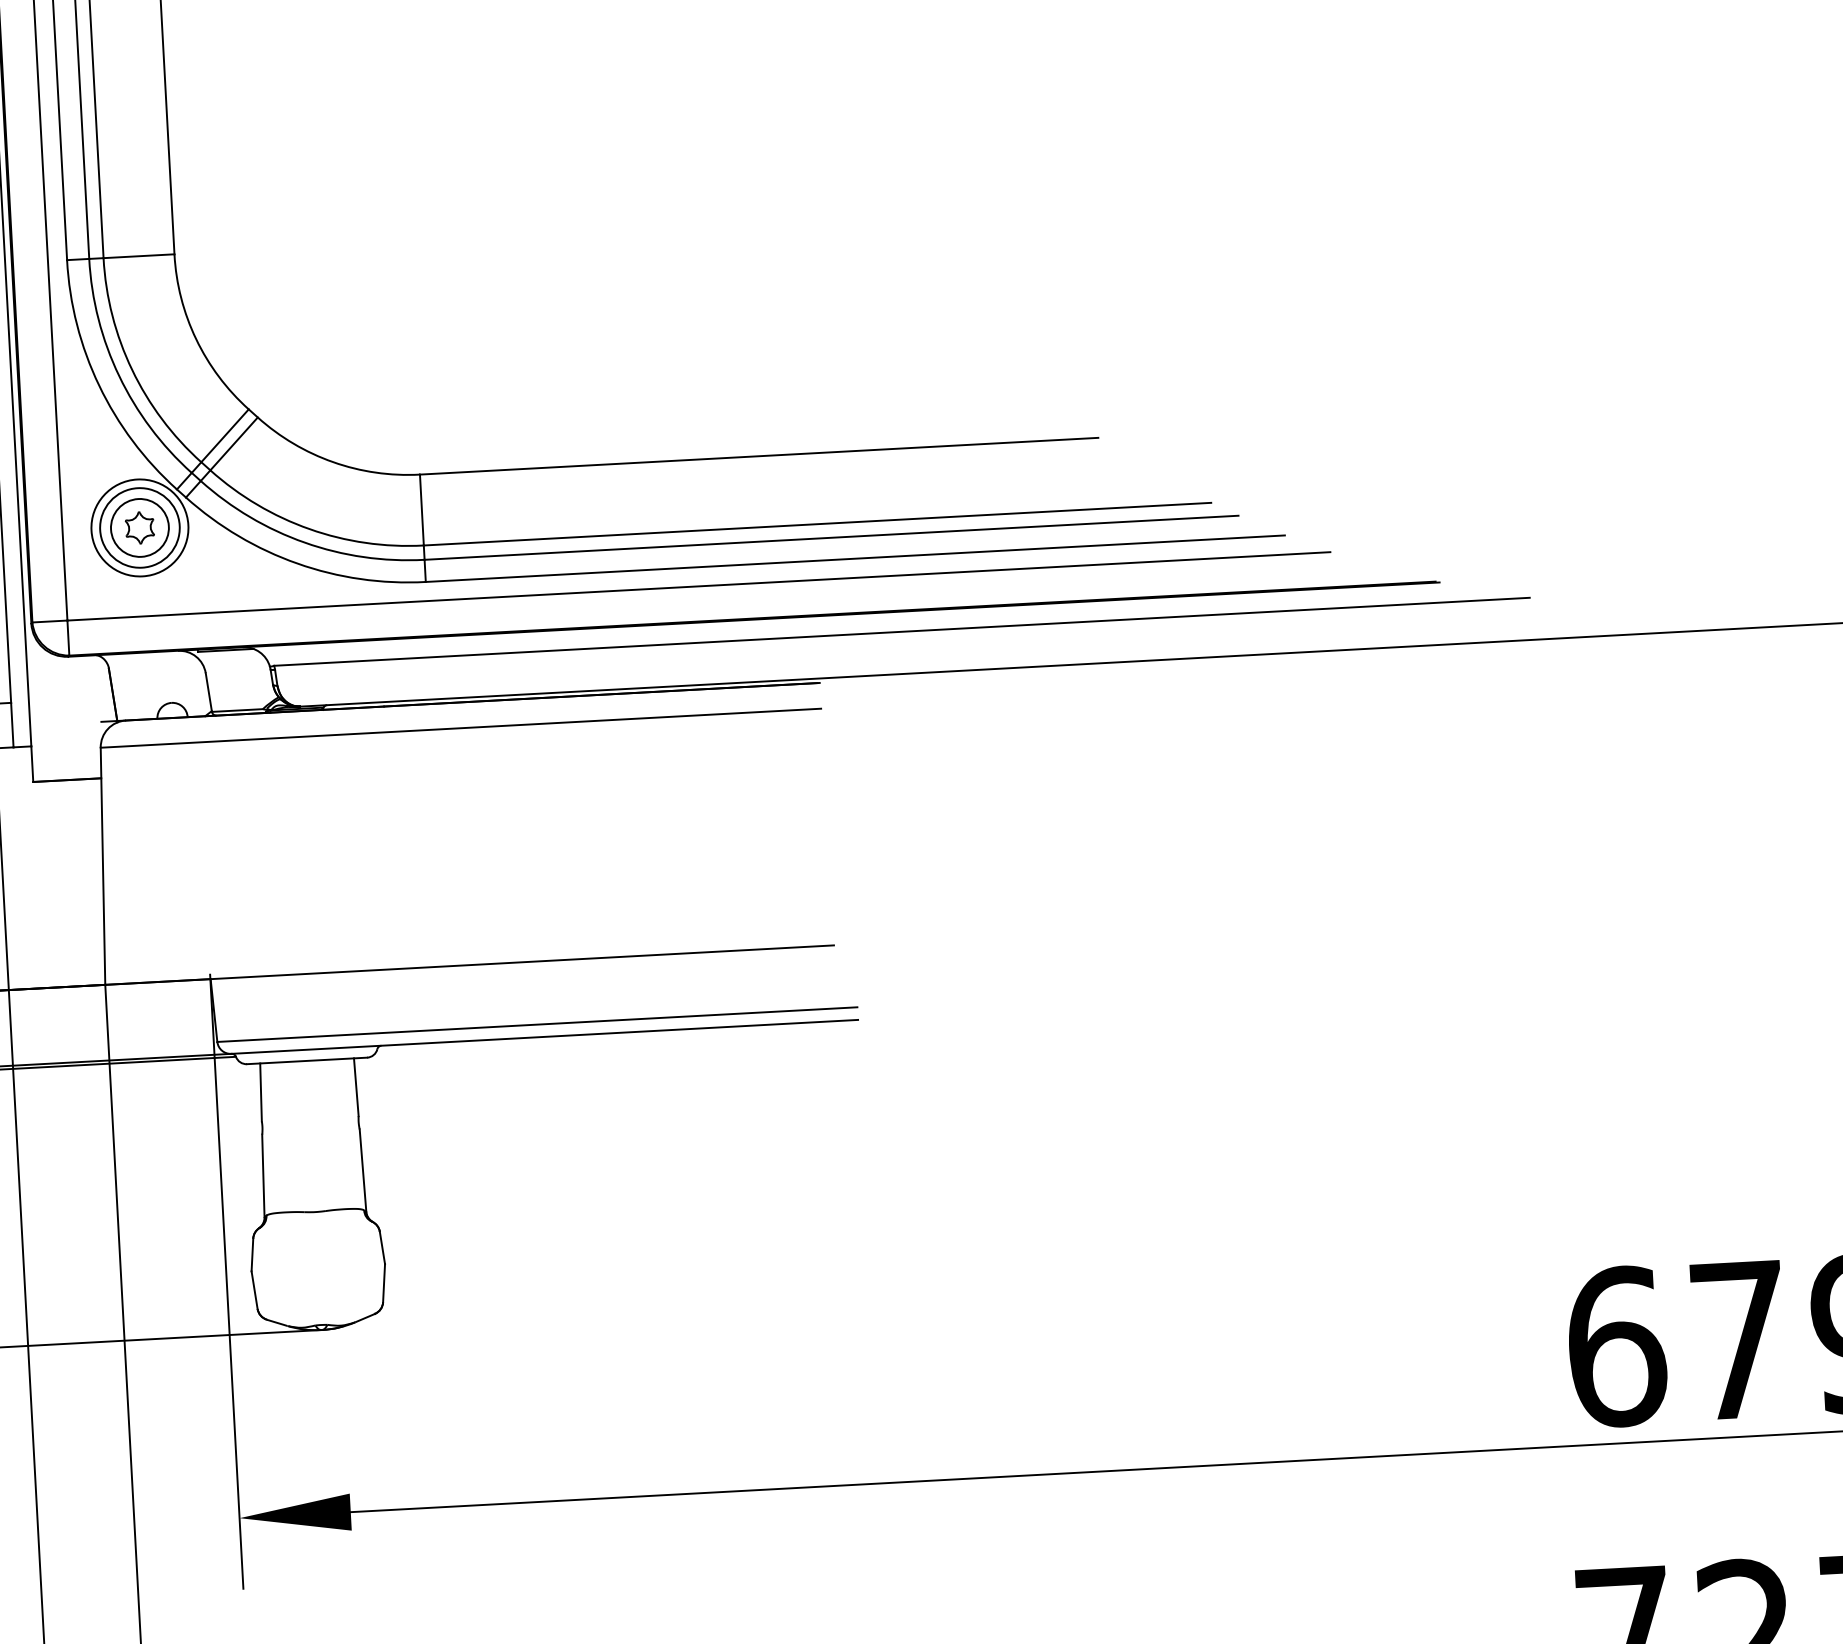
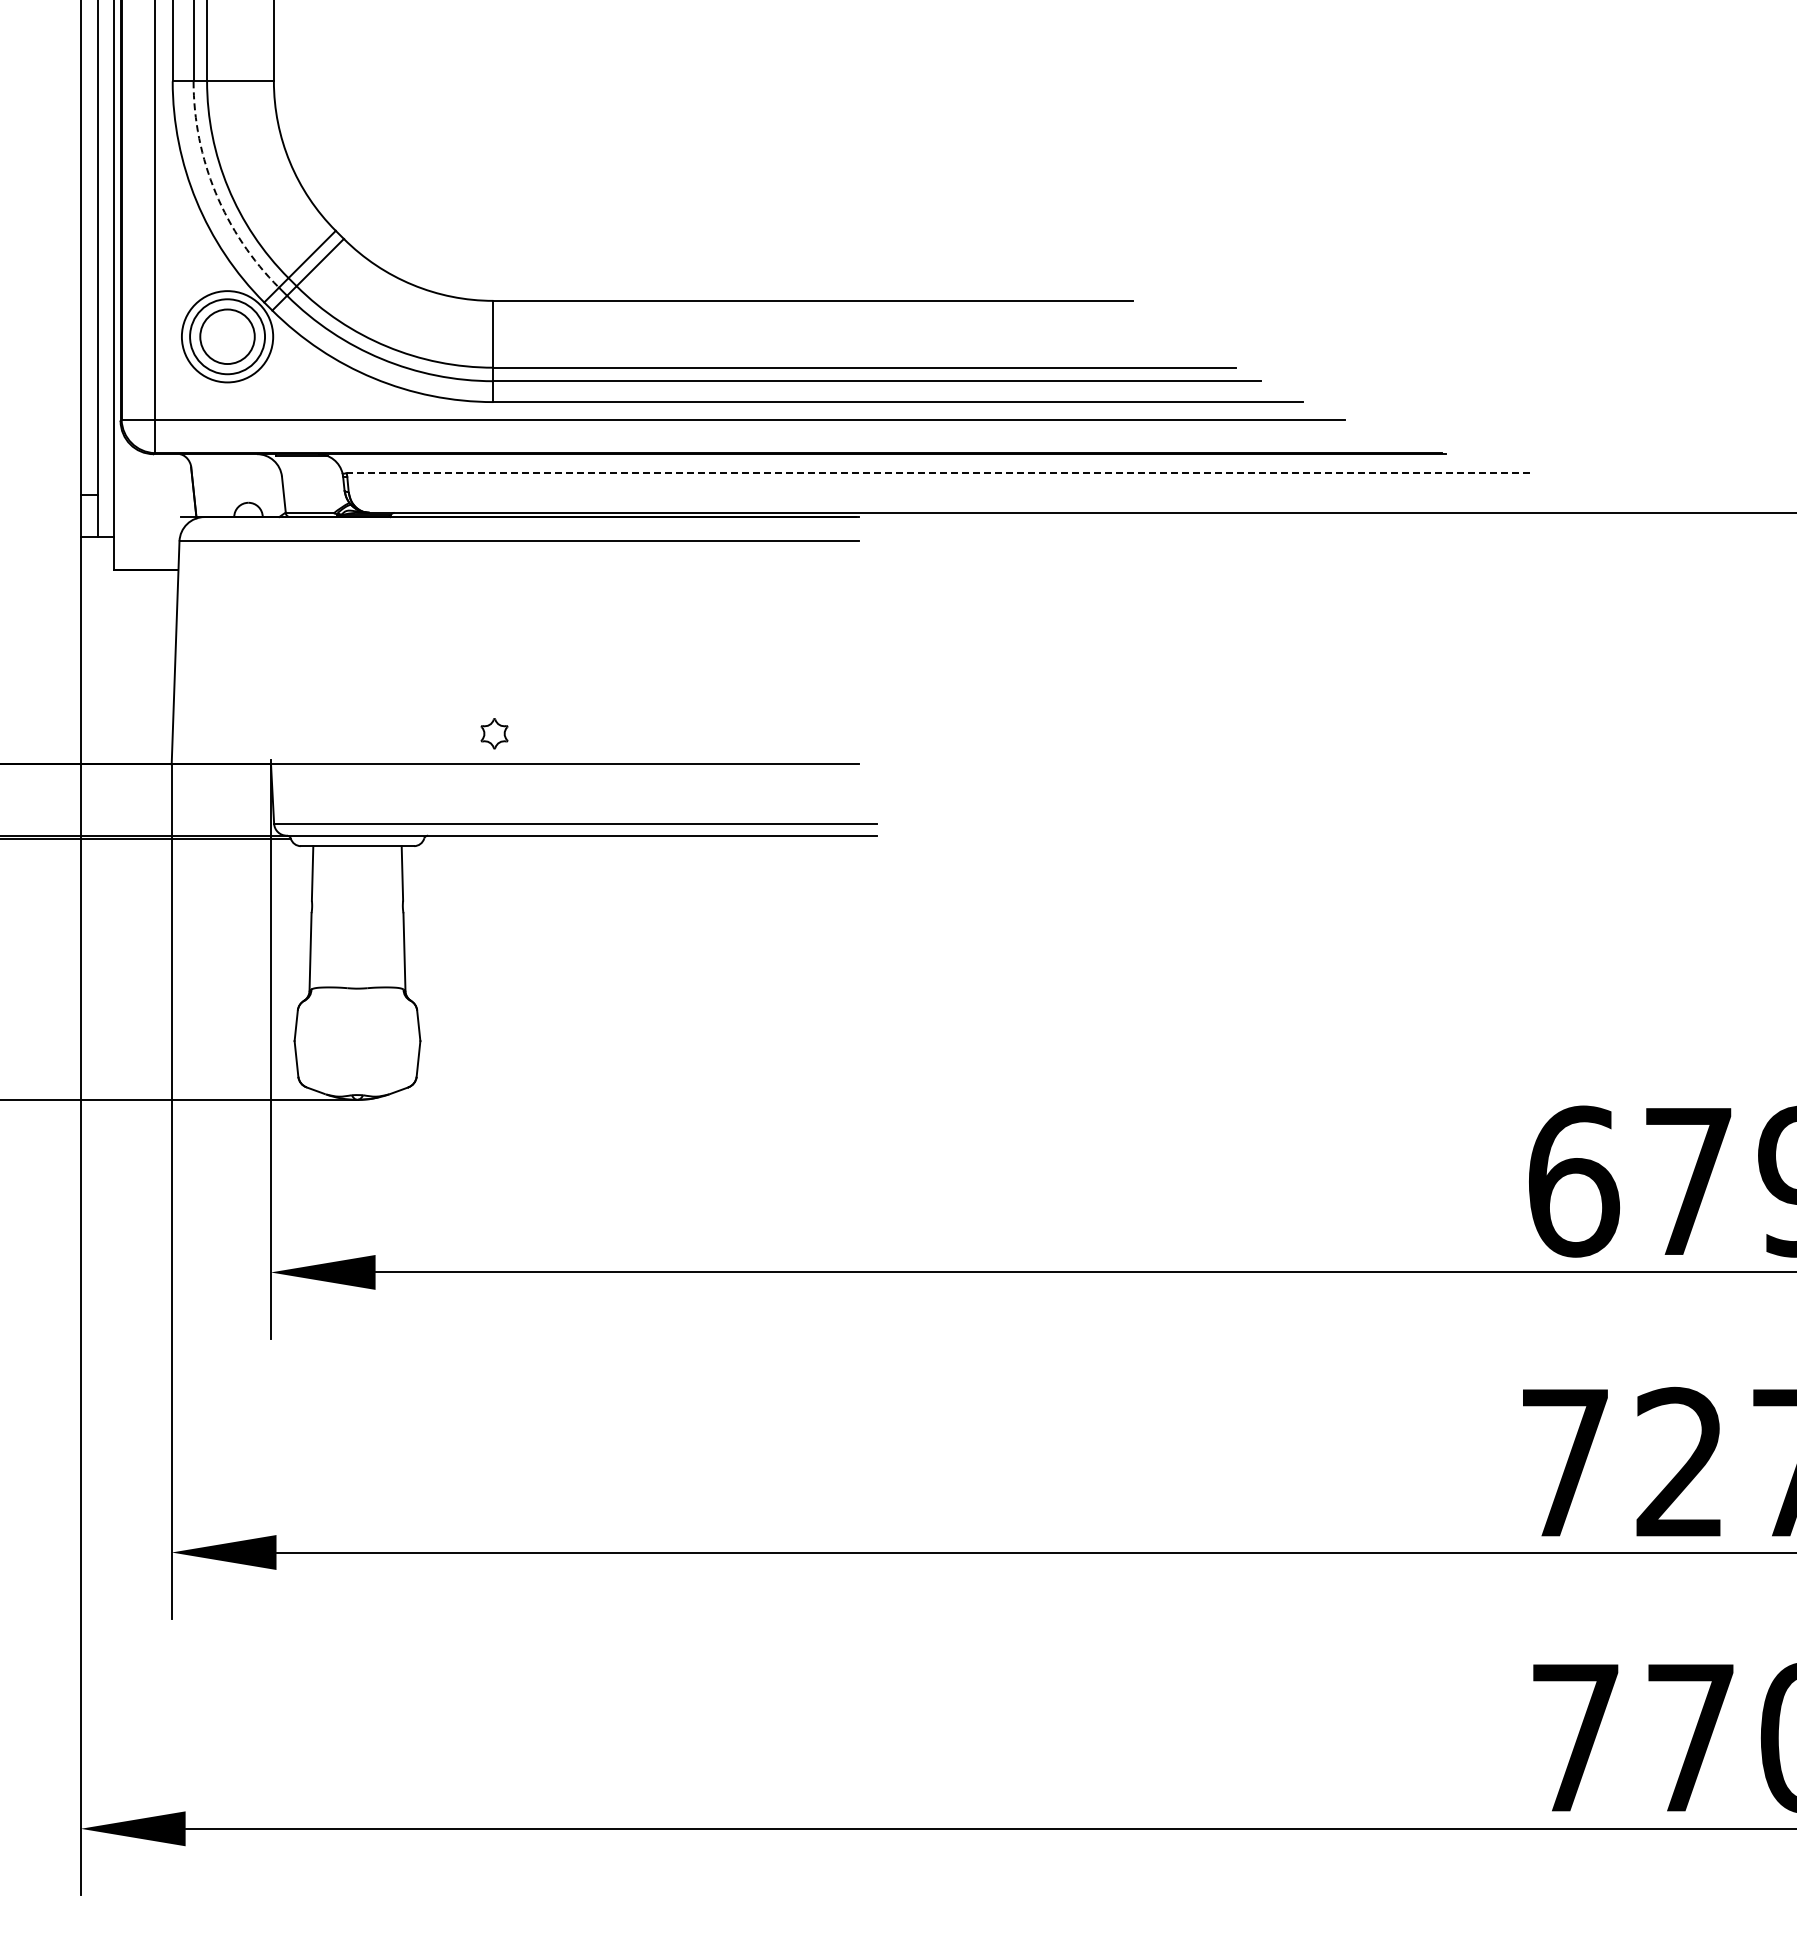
arc: (118, 376) -> (215, 193), solid -> dashed
part: (139, 527) -> (494, 733), moved
line: (902, 632) -> (938, 473), solid -> dashed

